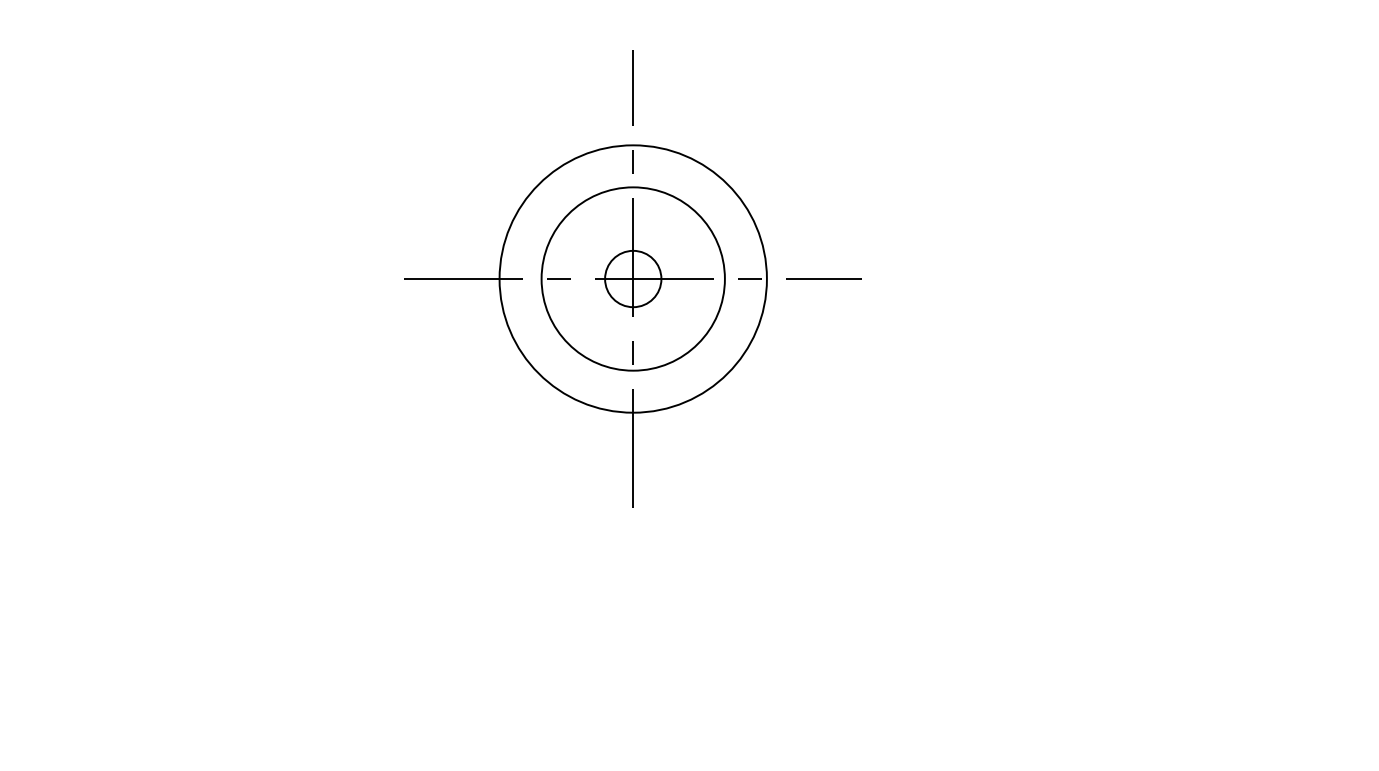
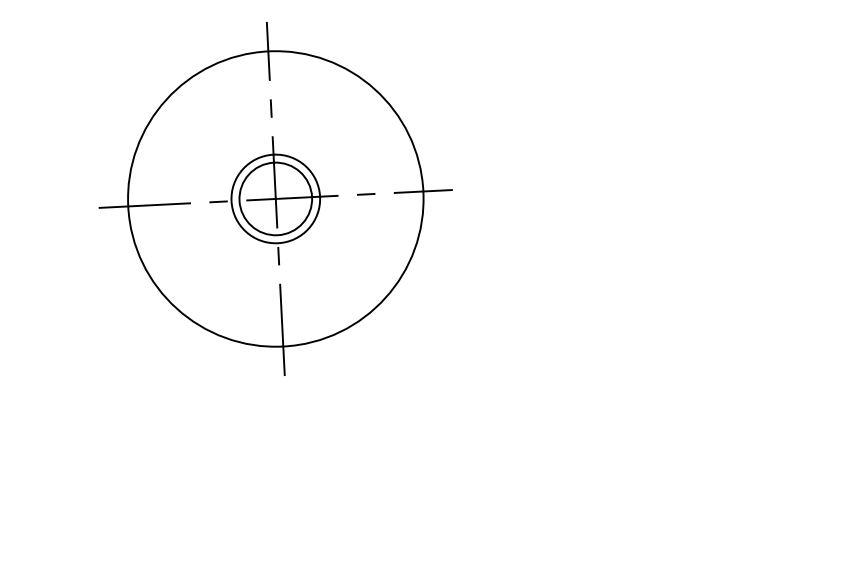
circle: (632, 278) -> (275, 198), size x0.62
circle: (633, 278) -> (275, 198), size x1.67
circle: (633, 279) -> (276, 199), size x1.43

